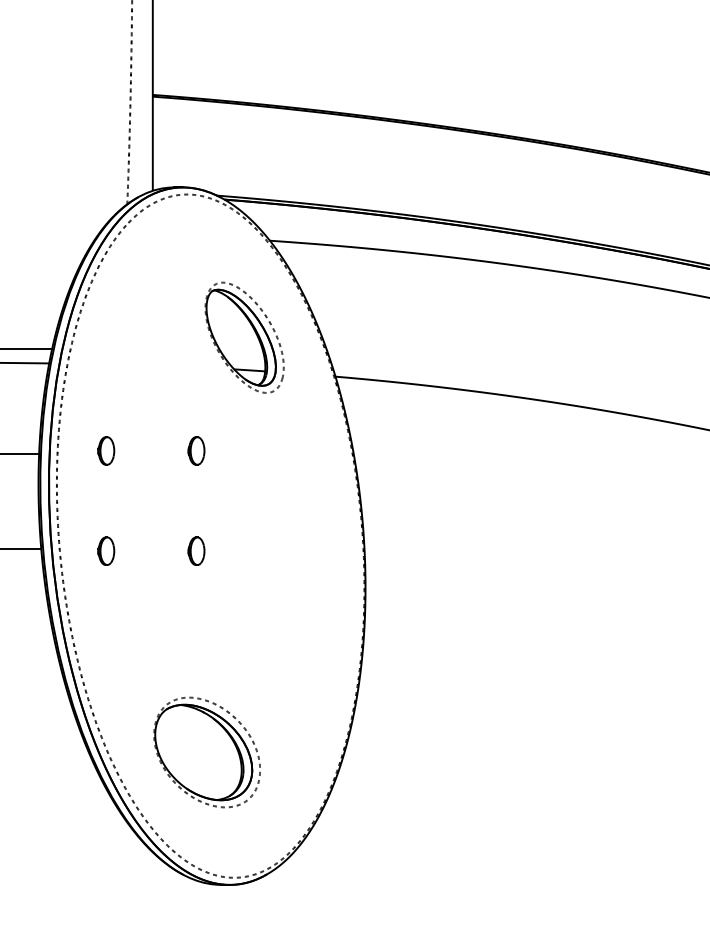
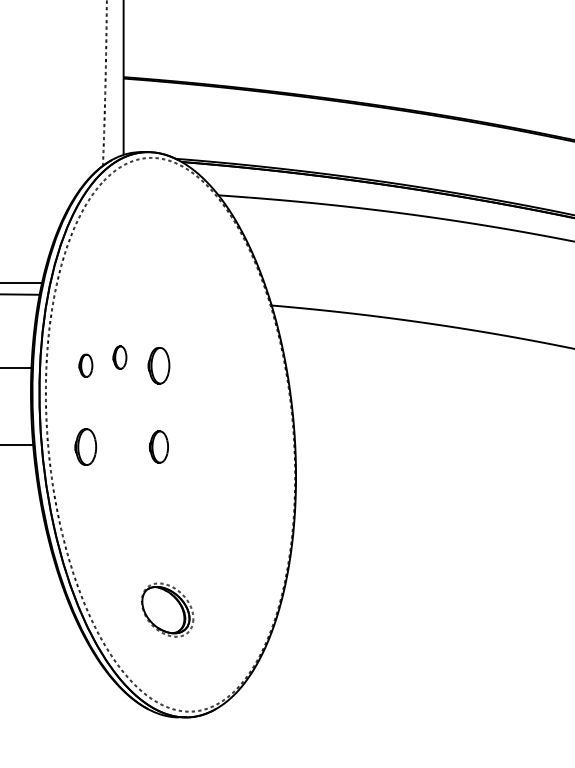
part: (244, 337) -> (197, 273), removed
part: (148, 440) -> (120, 357), added
part: (196, 450) -> (159, 365), size x1.6
part: (106, 550) -> (86, 446), size x1.6
part: (196, 550) -> (159, 446), size x1.4
part: (206, 752) -> (167, 610), size x0.6

